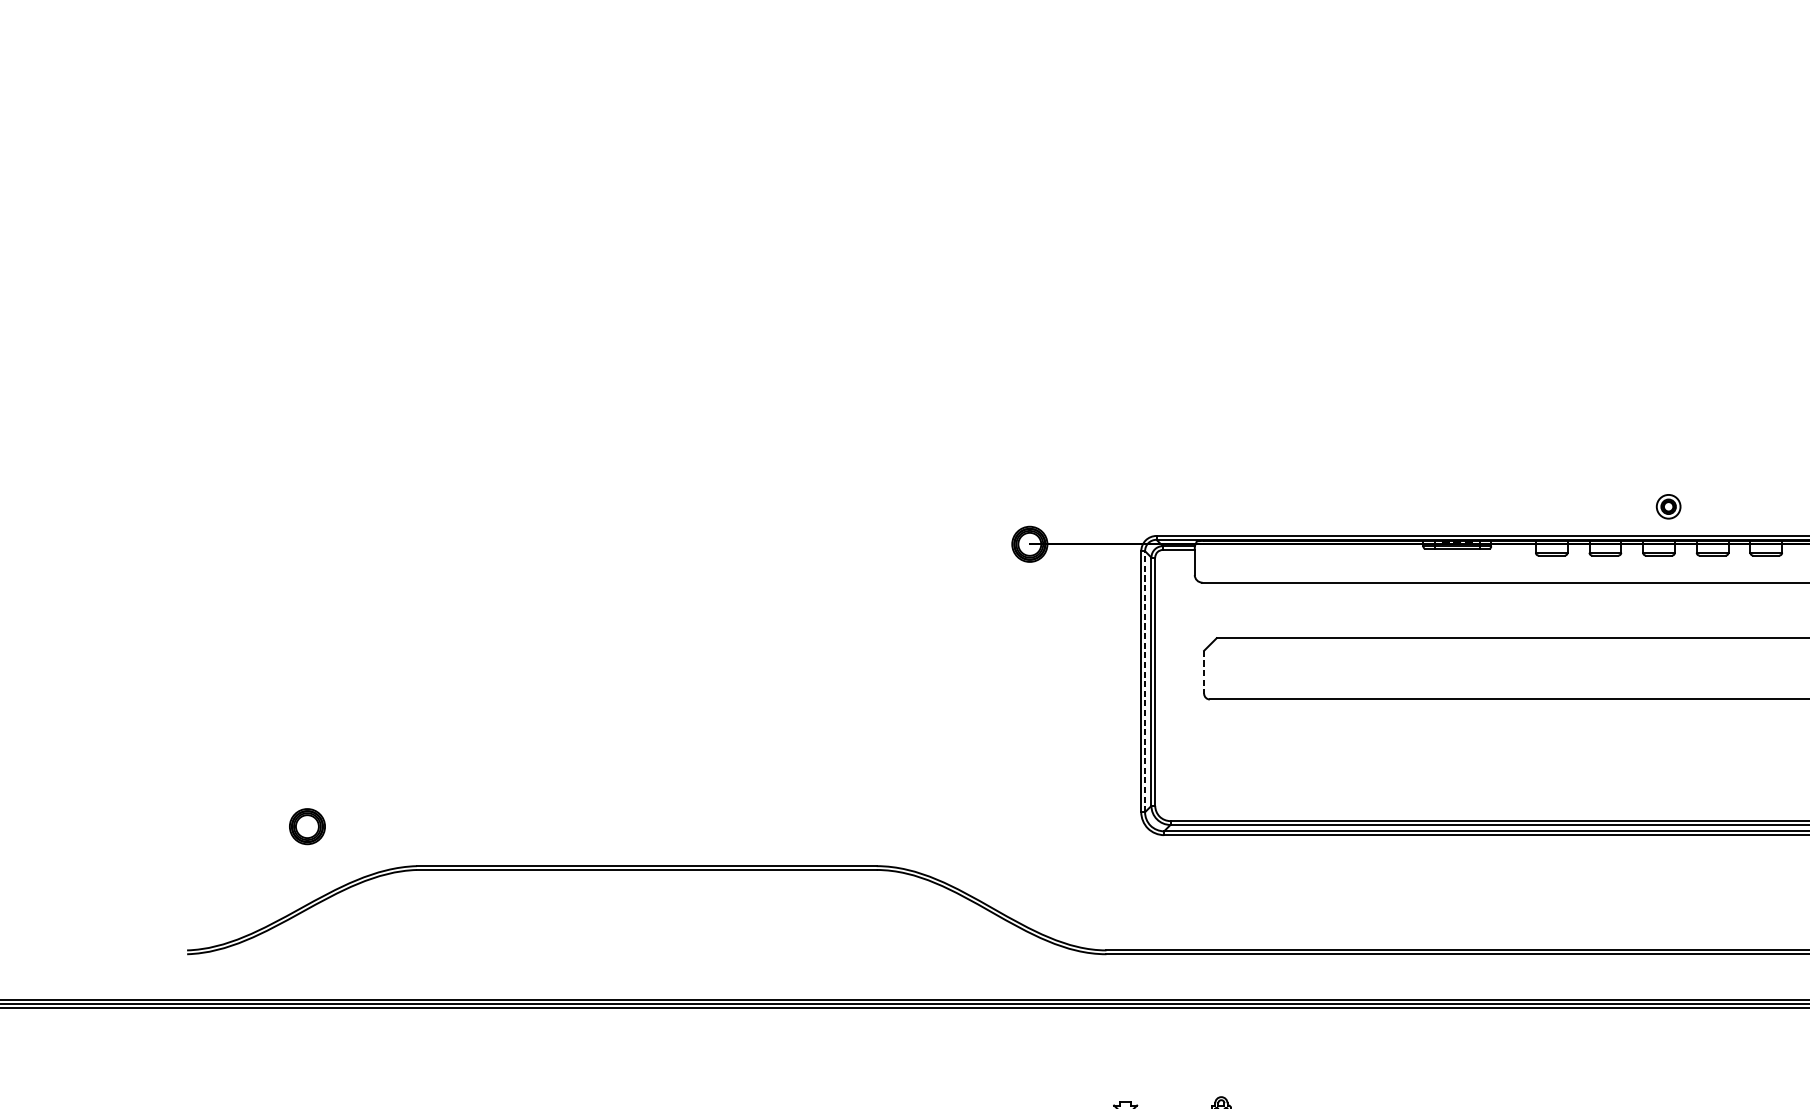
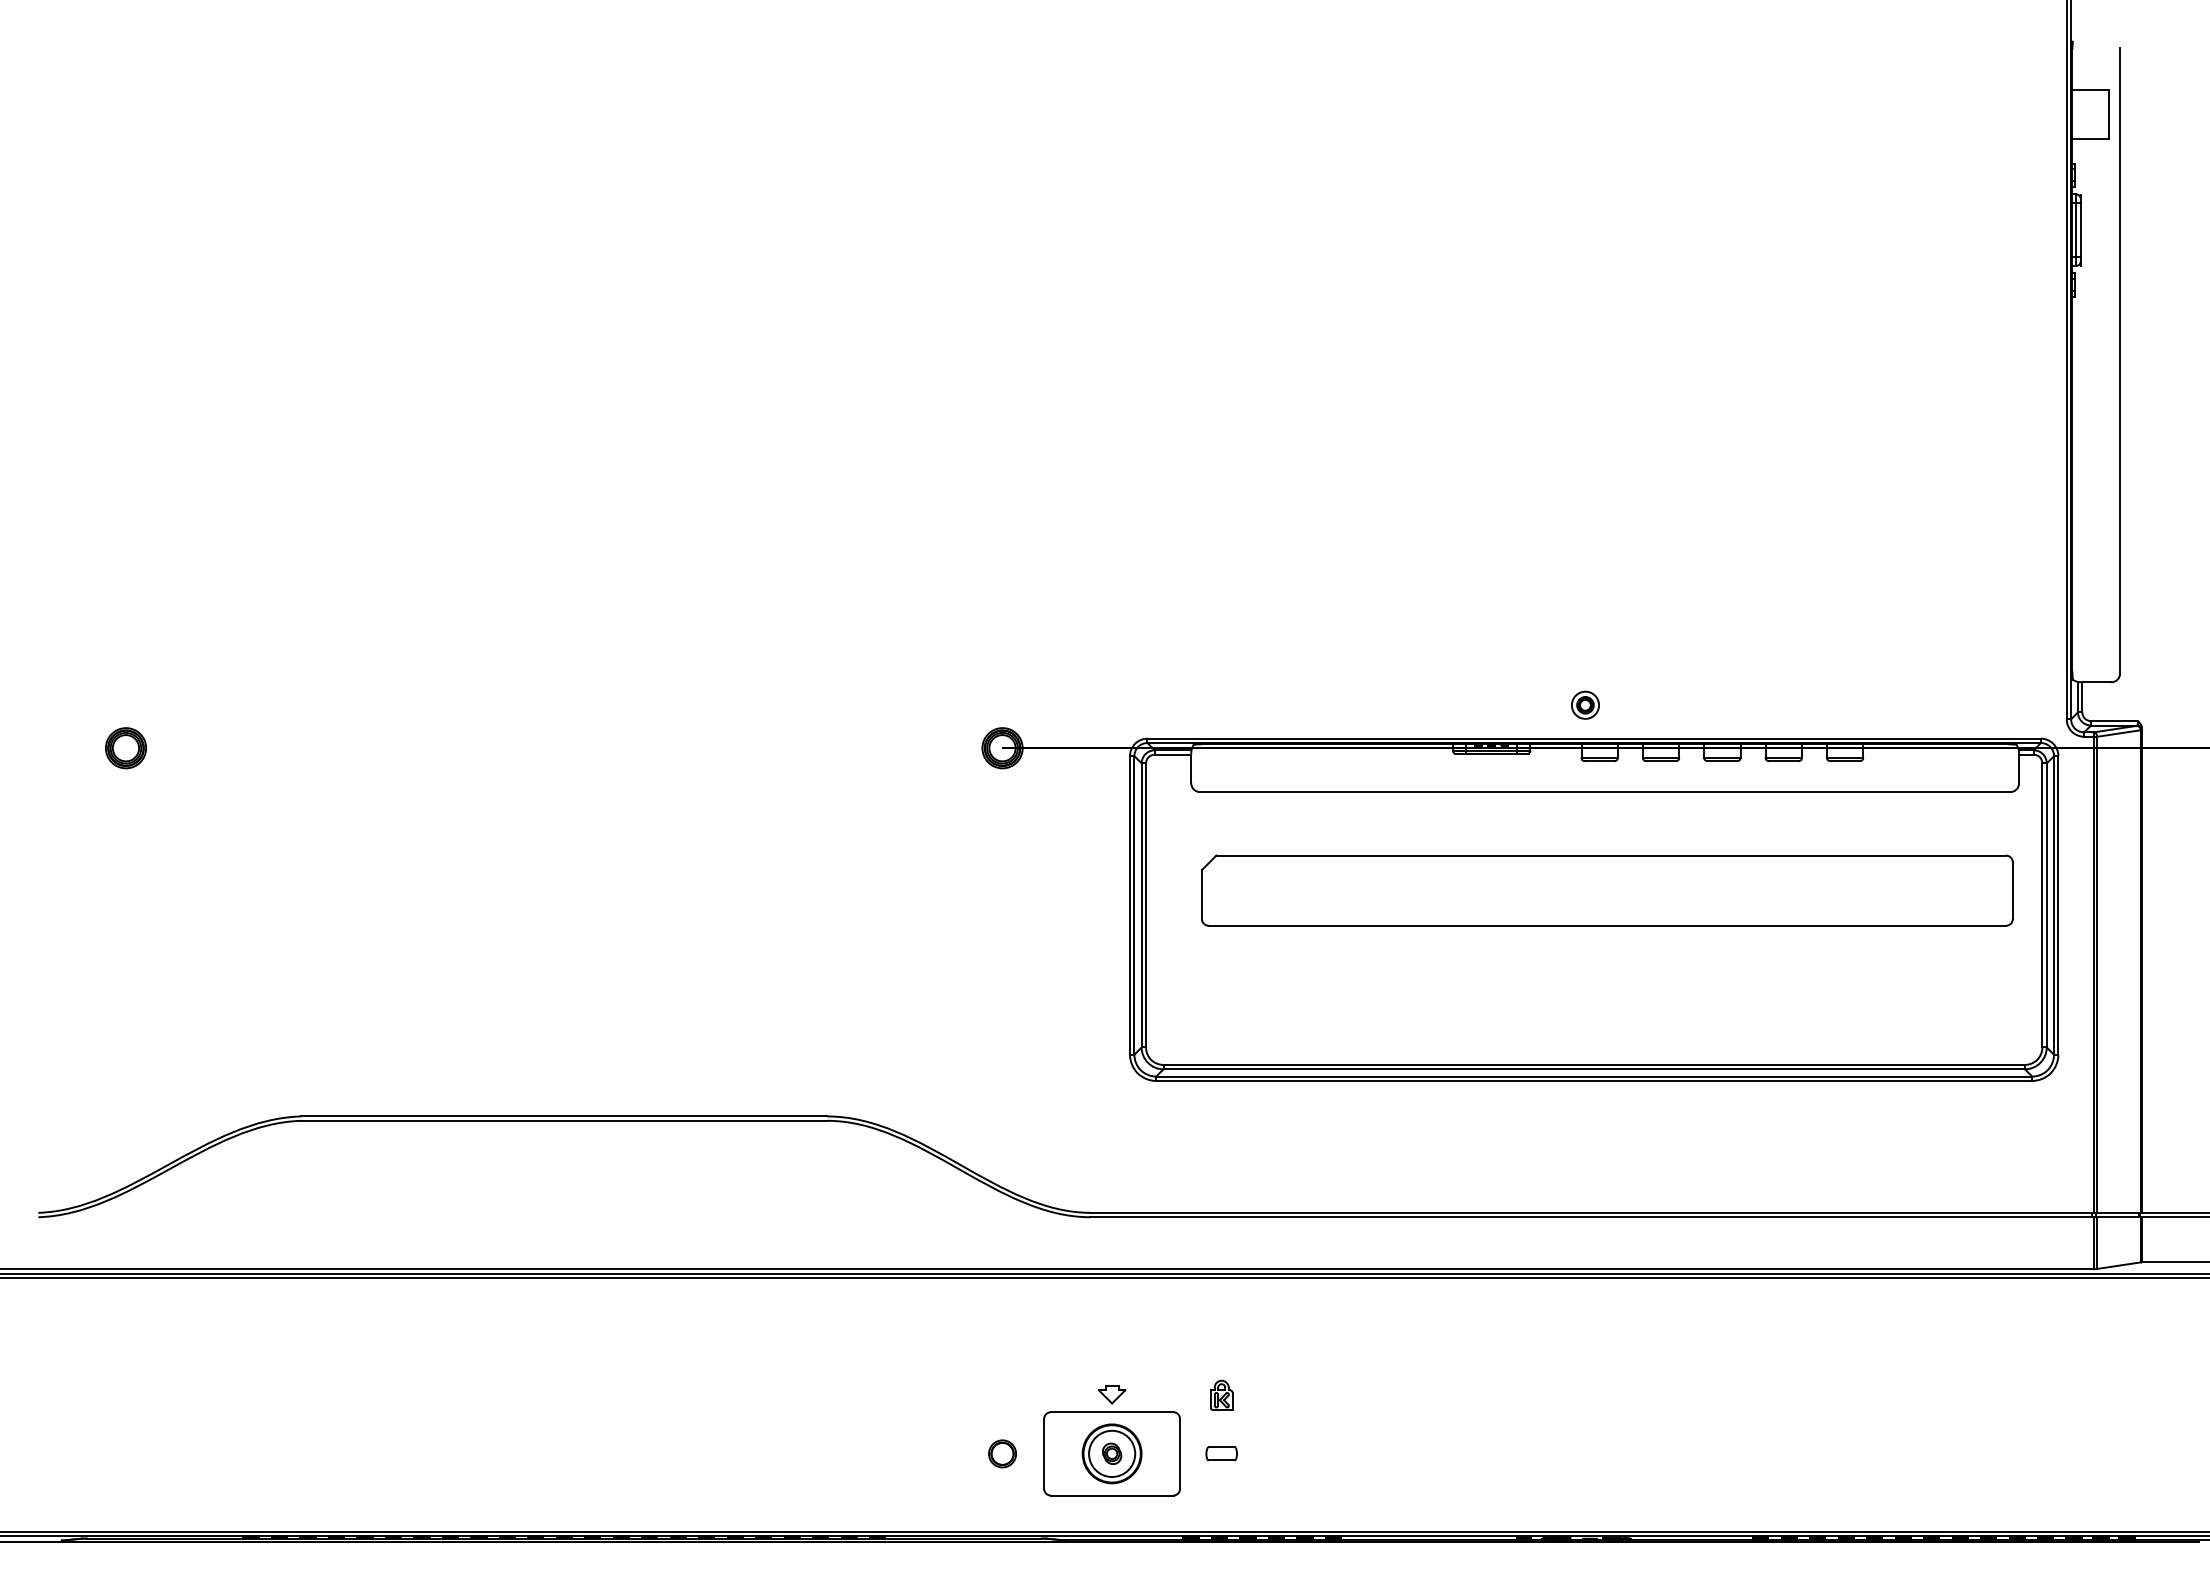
part: (1668, 506) -> (1585, 704), moved
line: (1203, 672) -> (1201, 894), dashed -> solid
line: (1145, 680) -> (1134, 904), dashed -> solid
part: (307, 826) -> (125, 748), moved

